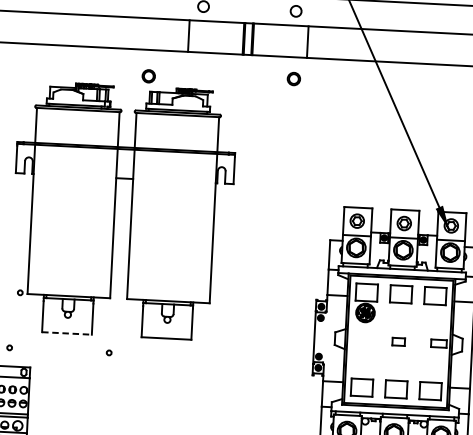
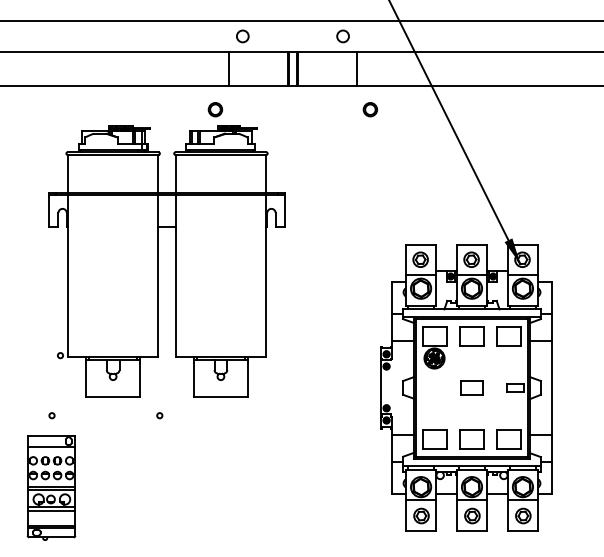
part: (148, 76) -> (215, 109), moved
part: (293, 78) -> (369, 109), moved
line: (67, 333) -> (113, 396), dashed -> solid
part: (398, 341) -> (471, 387), size x1.67

